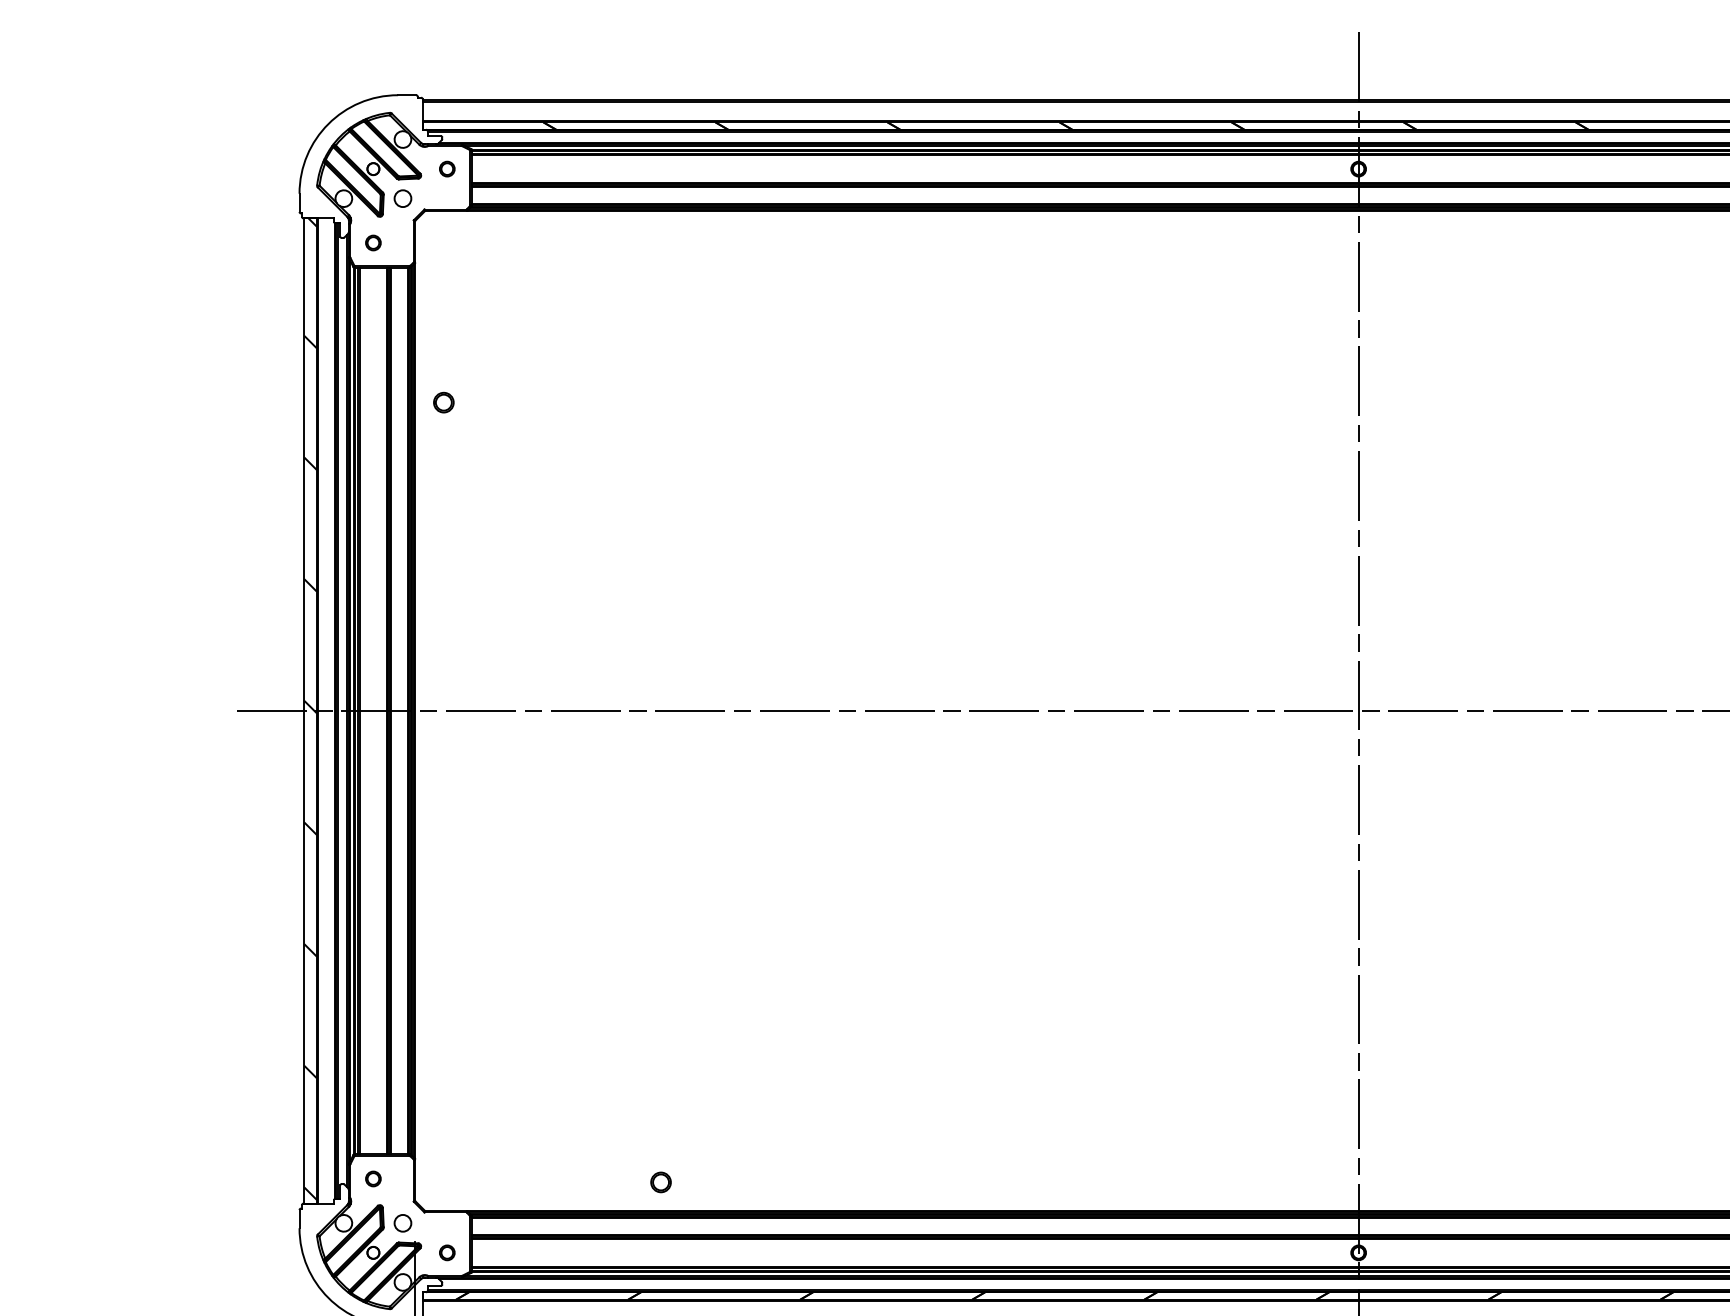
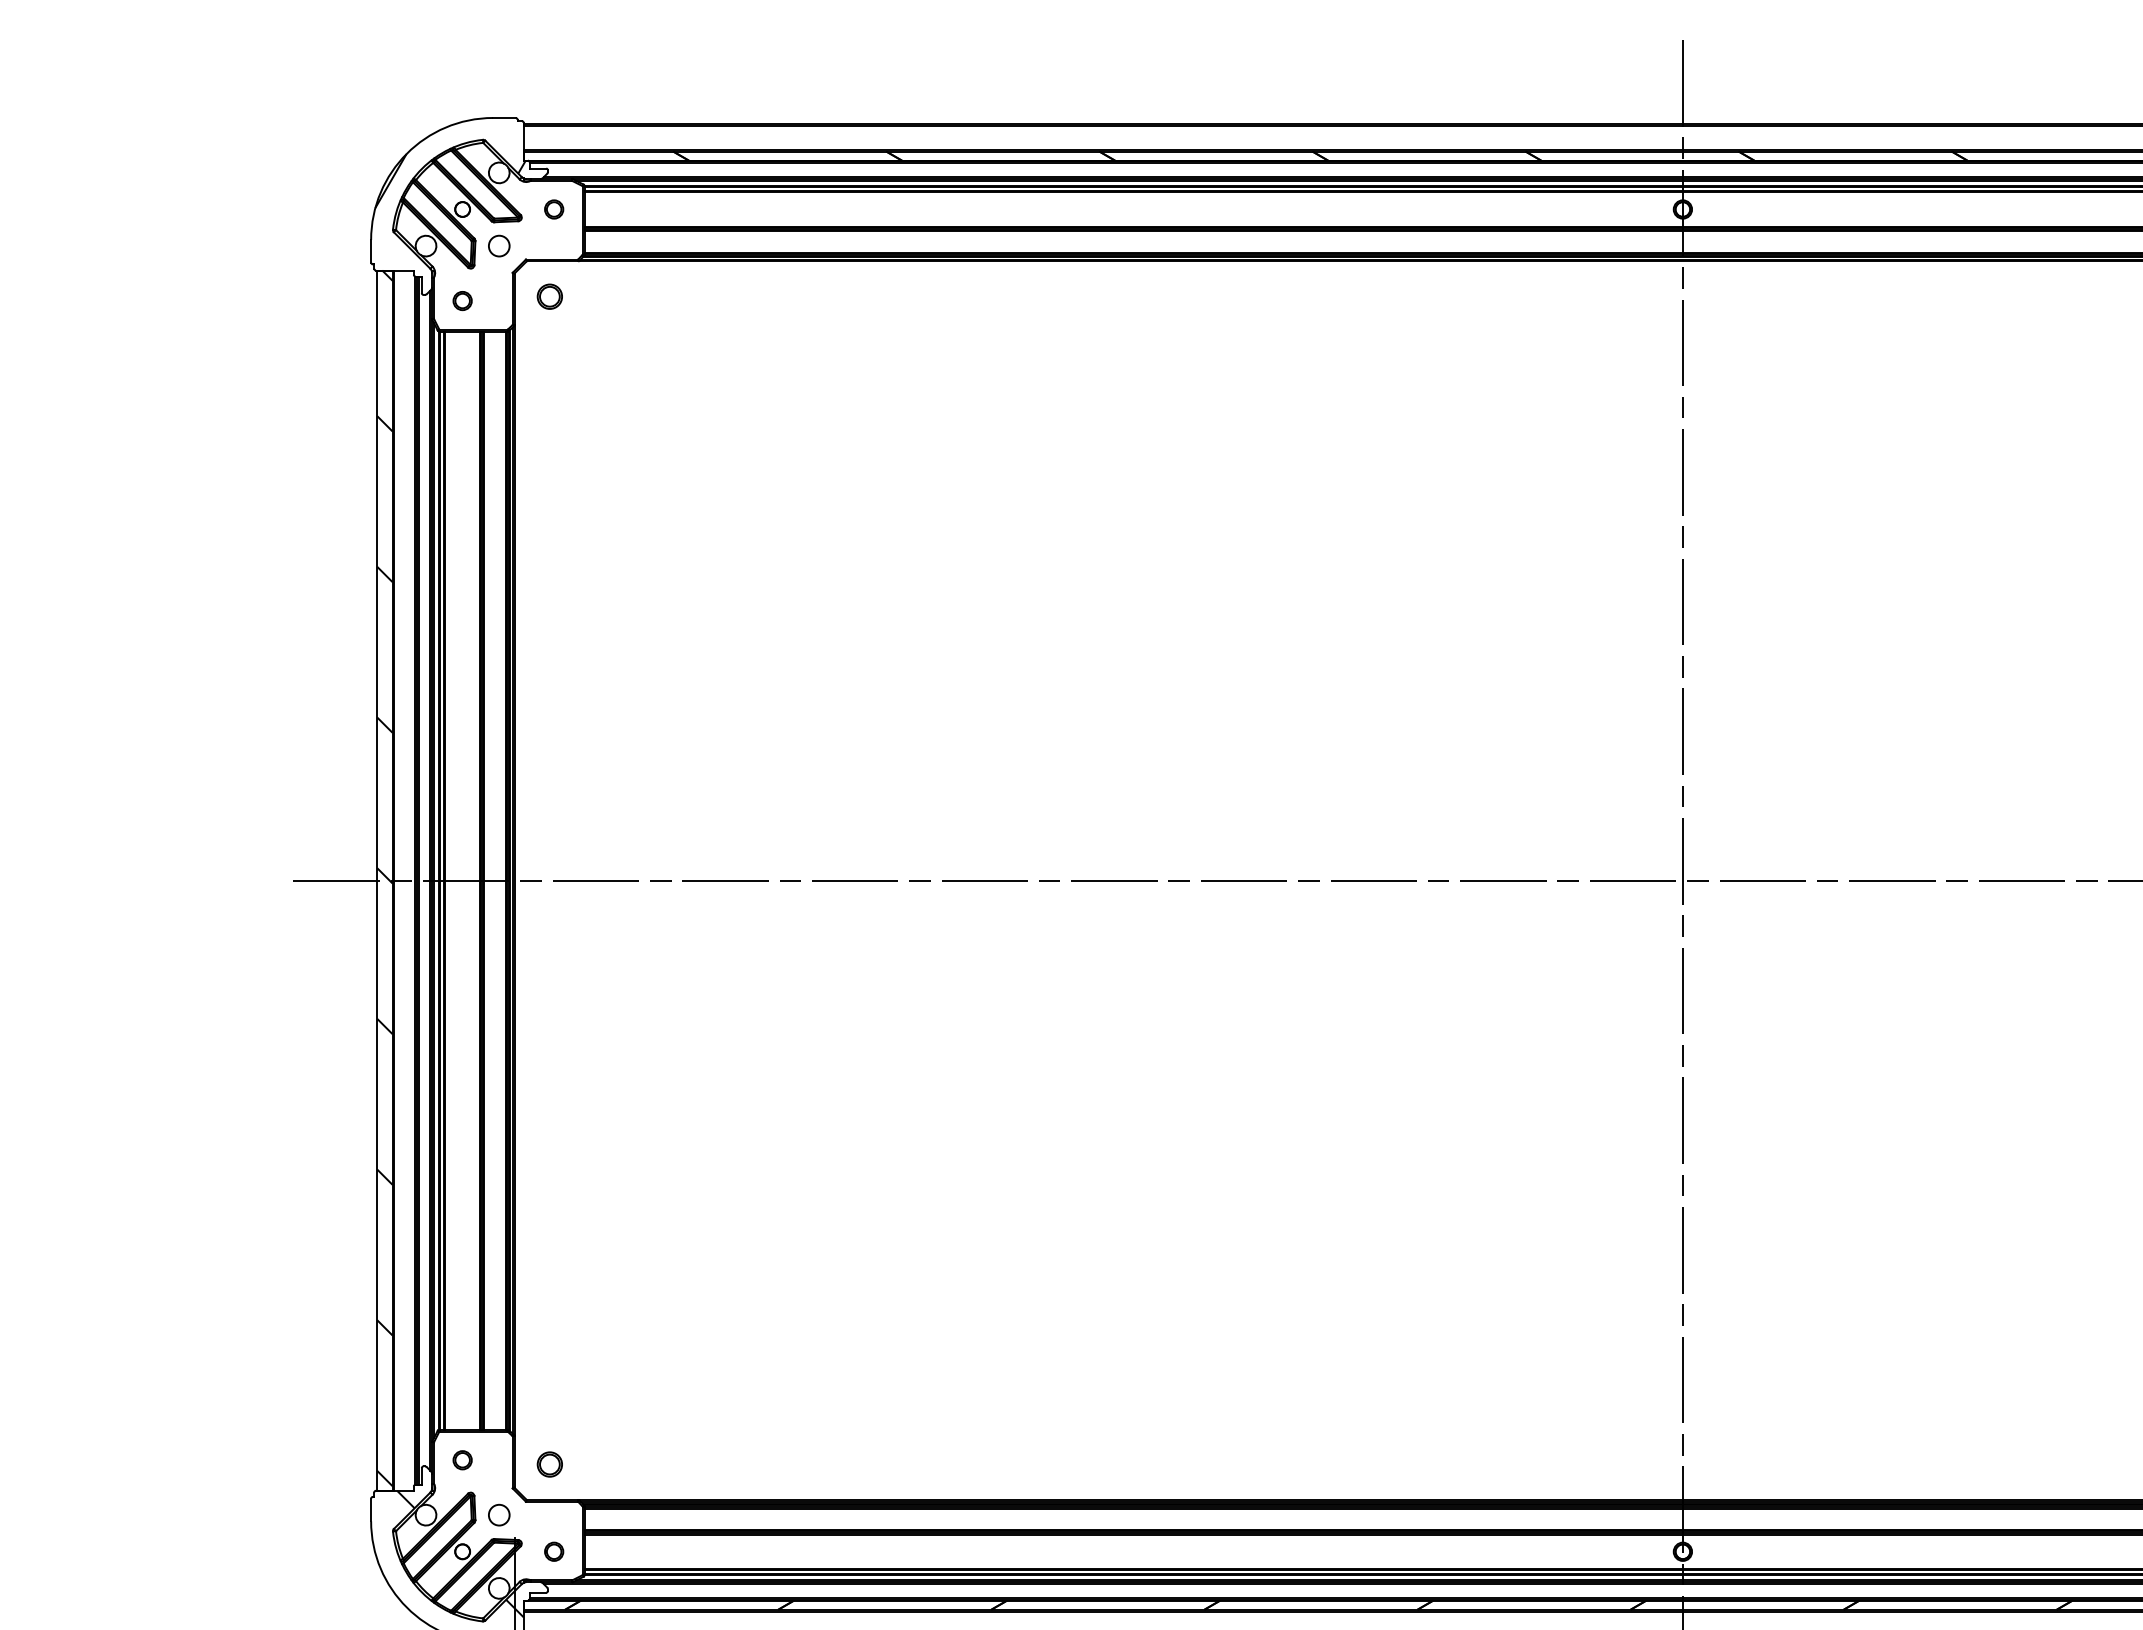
hatch: (363, 146) -> (450, 181), added
part: (443, 402) -> (549, 296), moved
part: (660, 1182) -> (549, 1464), moved
hatch: (371, 1254) -> (460, 1553), added

